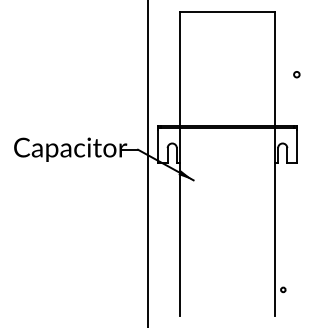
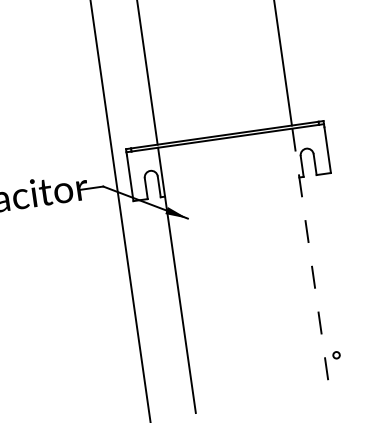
circle: (296, 74) -> (311, 48), removed
line: (275, 222) -> (311, 261), solid -> dashed

